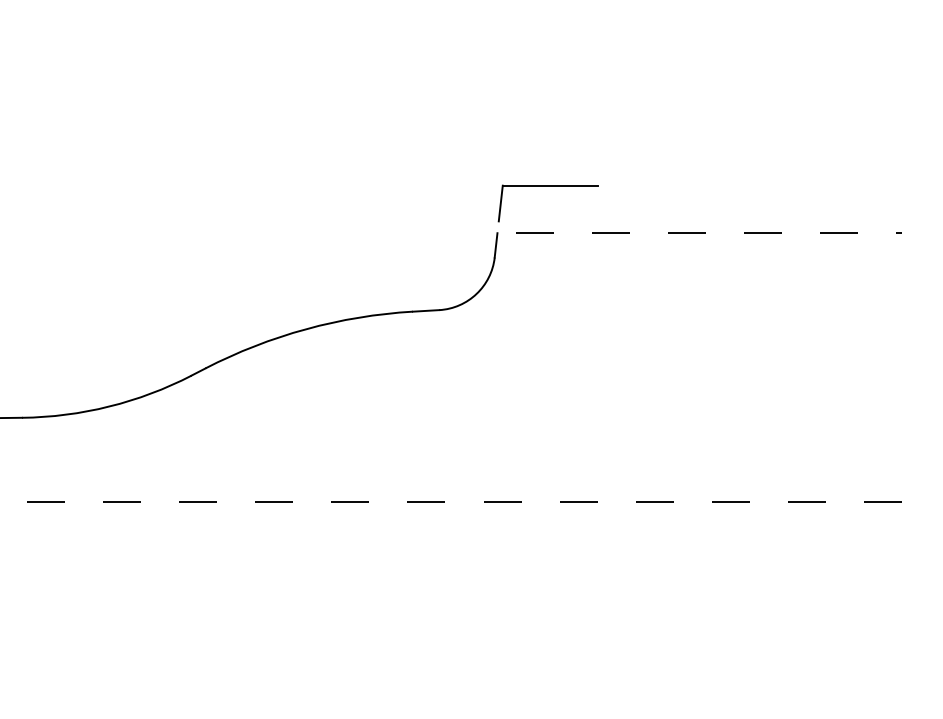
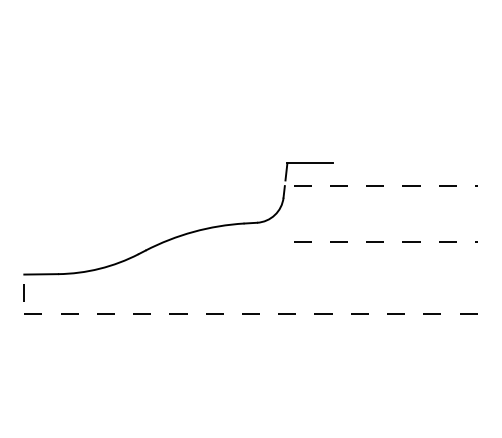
line: (704, 349) -> (383, 241), added

